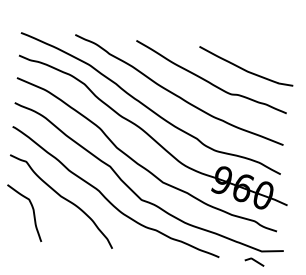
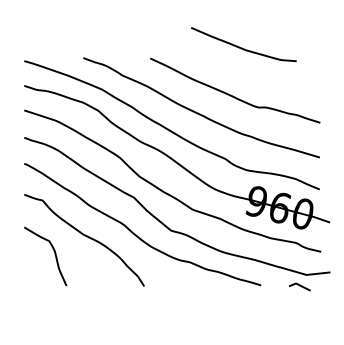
curve: (244, 68) -> (242, 47), moved

